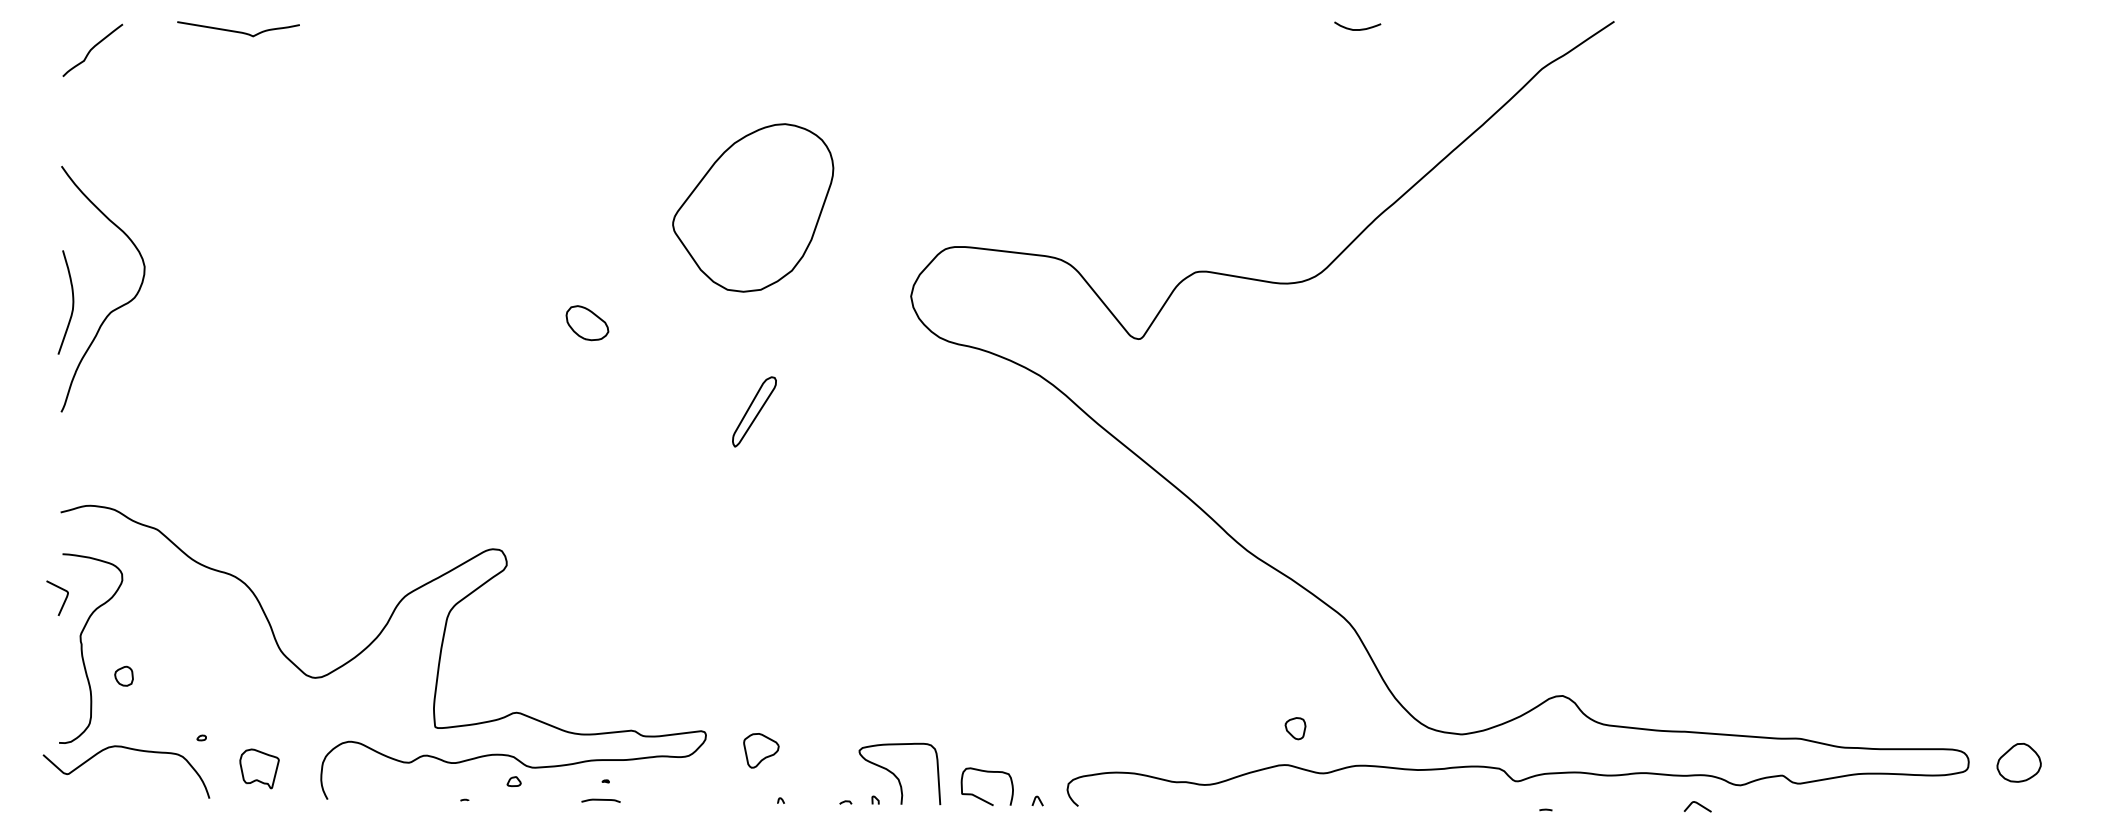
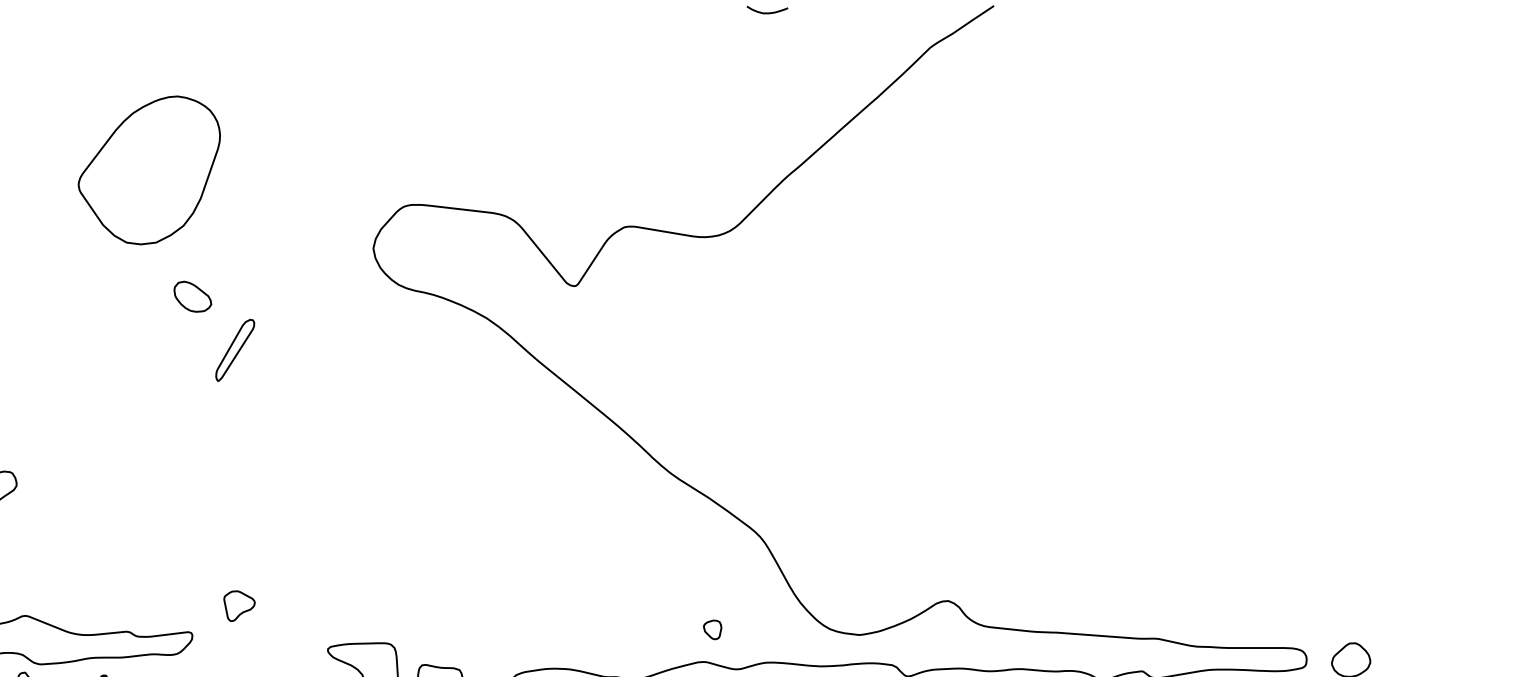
part: (753, 207) -> (149, 170), moved
part: (587, 323) -> (192, 297), moved
part: (761, 750) -> (239, 605), moved

